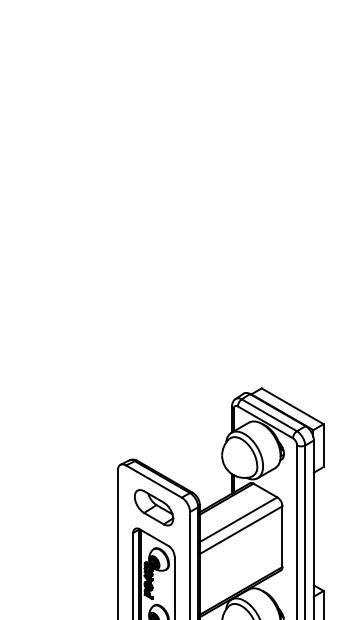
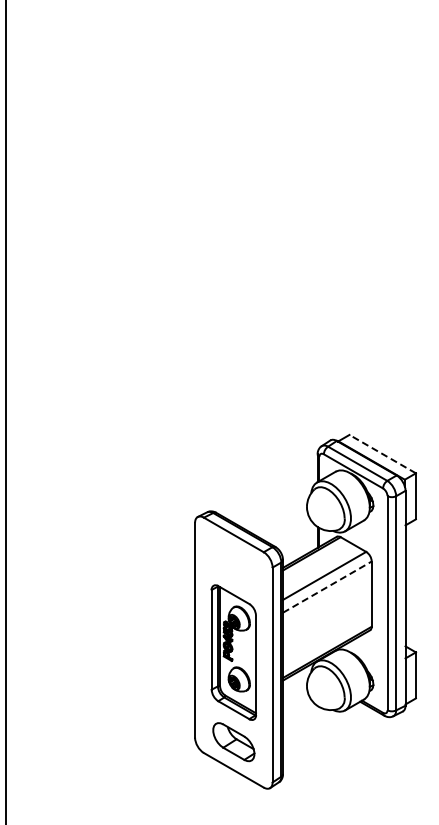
line: (292, 405) -> (382, 453), solid -> dashed
part: (153, 507) -> (233, 562), removed
line: (241, 529) -> (327, 586), solid -> dashed

